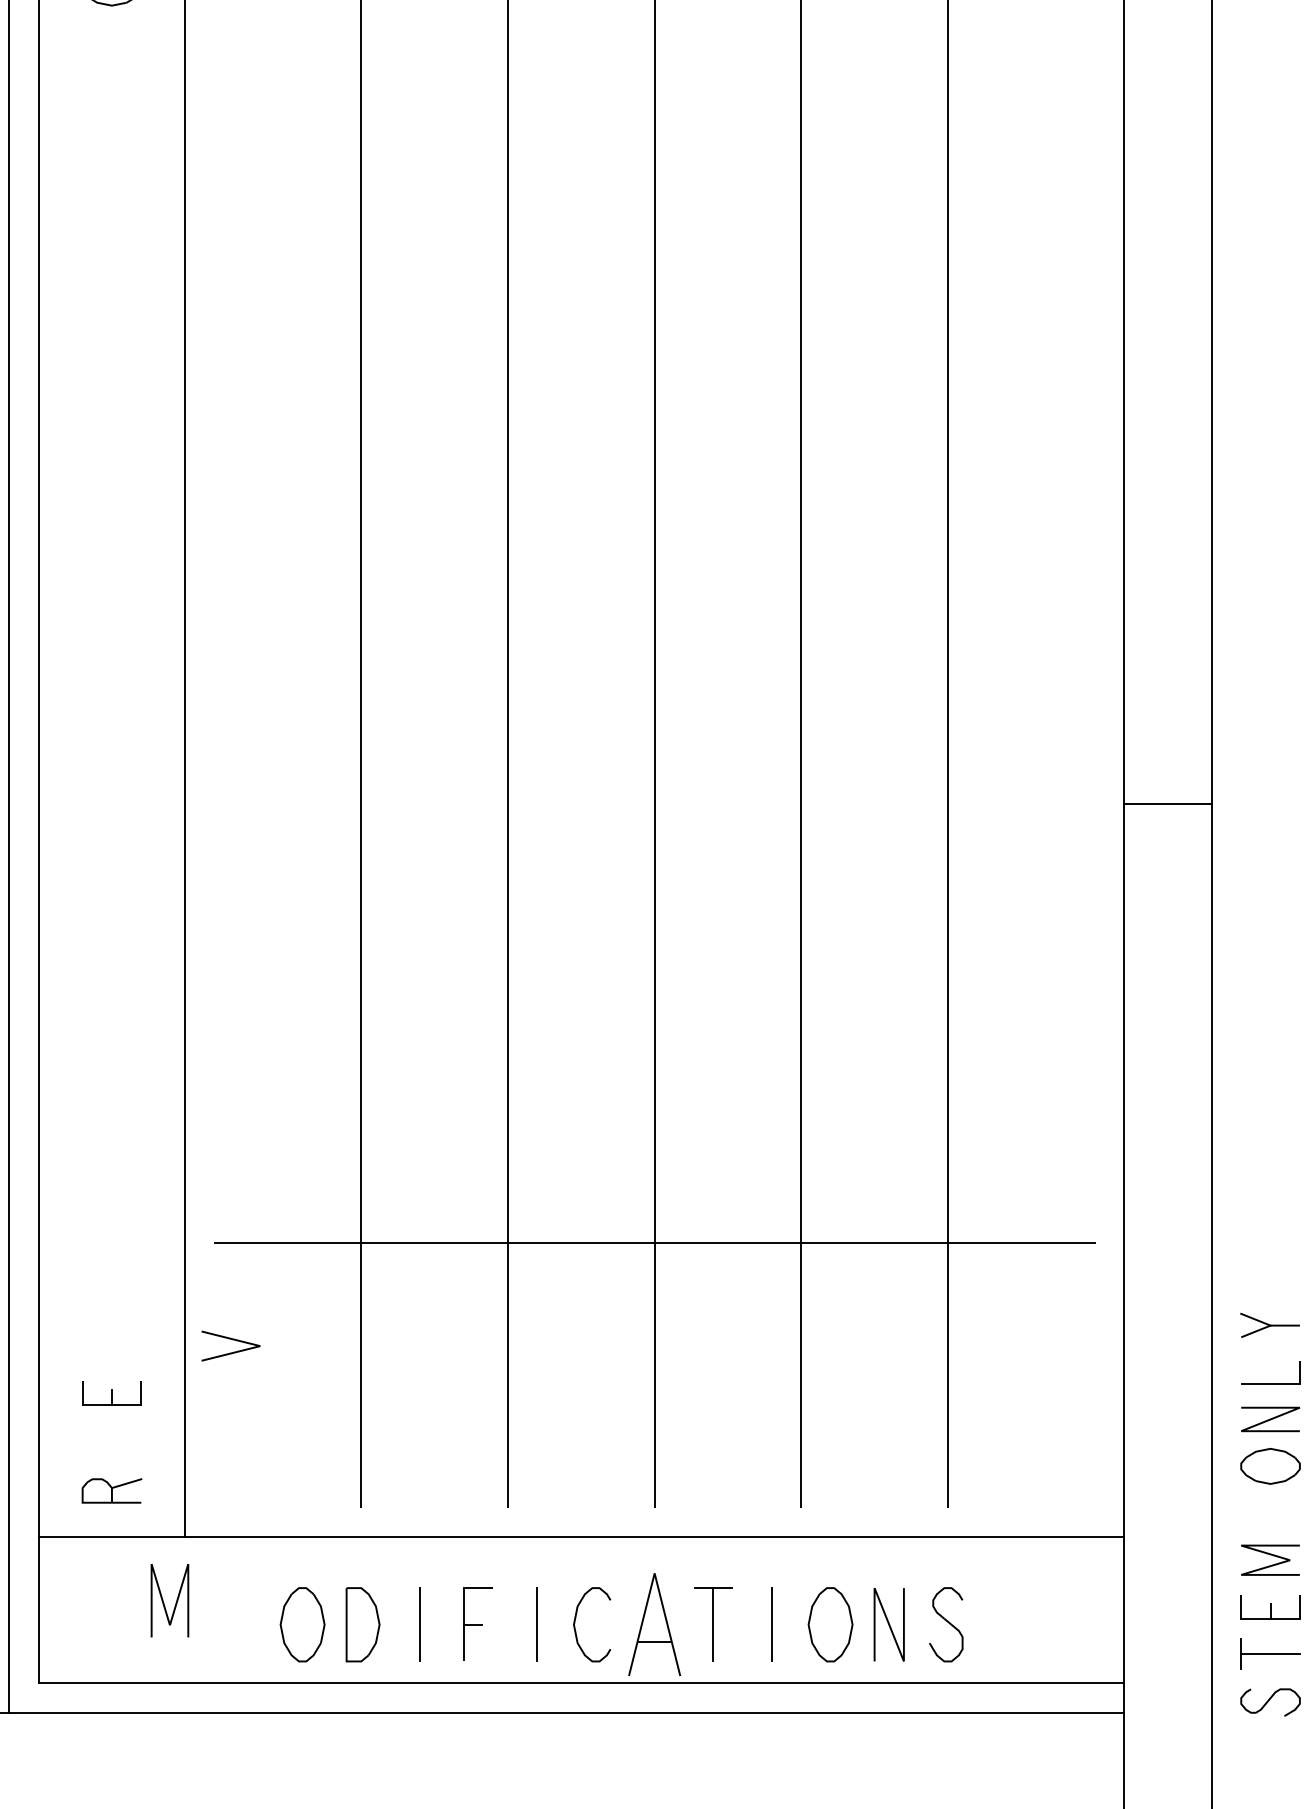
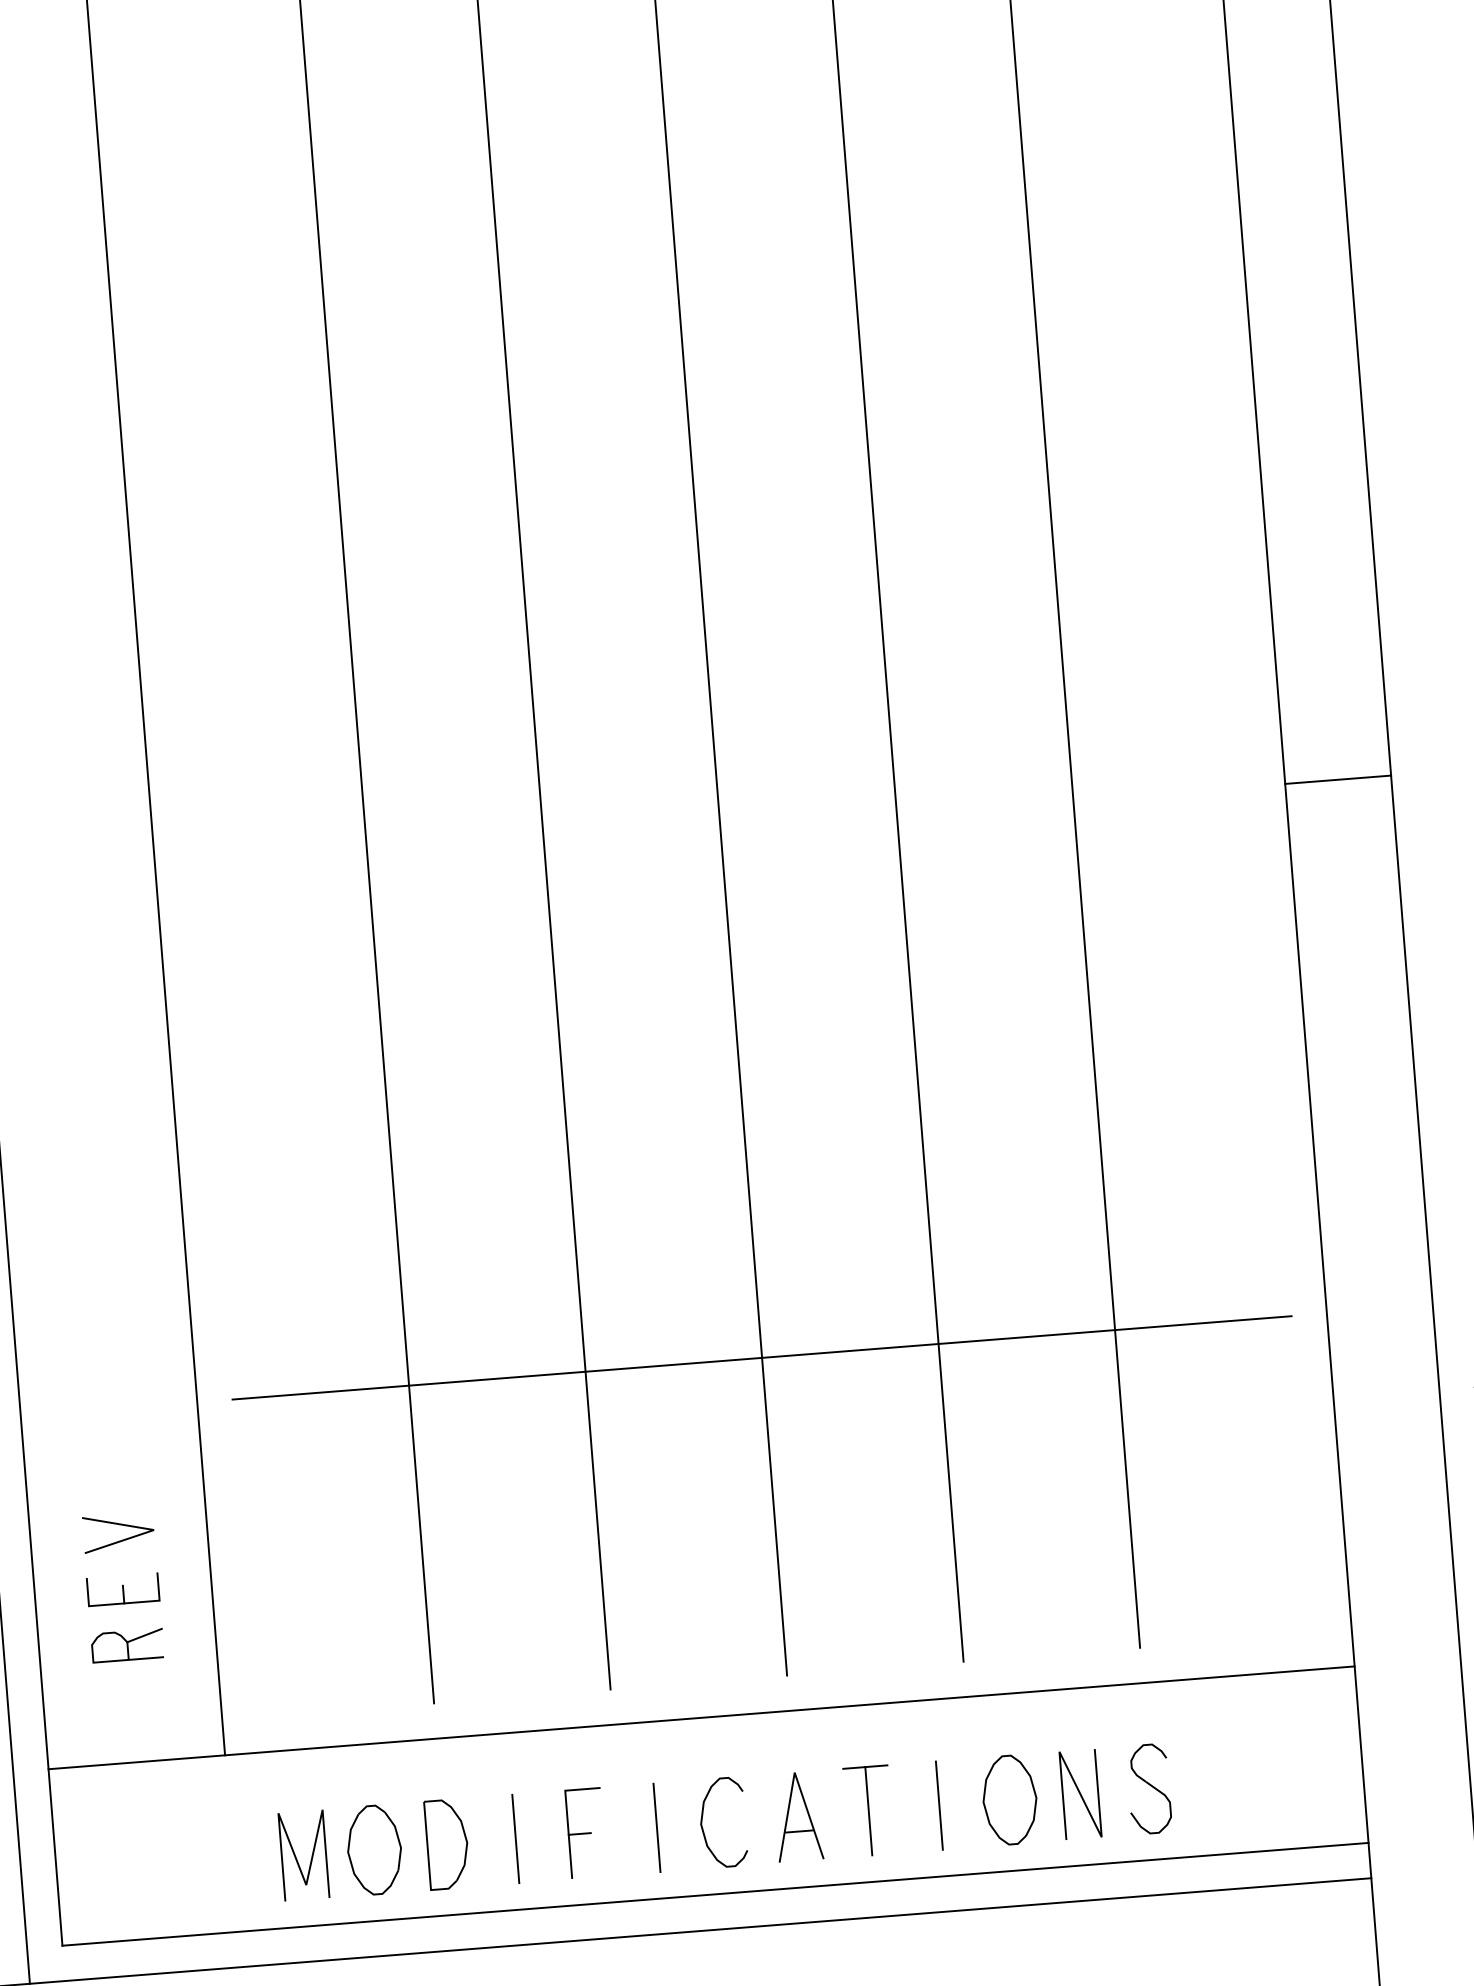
line: (232, 1340) -> (120, 1525), moved
part: (111, 1490) -> (127, 1645), moved
line: (164, 1602) -> (297, 1858), moved
part: (654, 1624) -> (798, 1816), size x0.71

